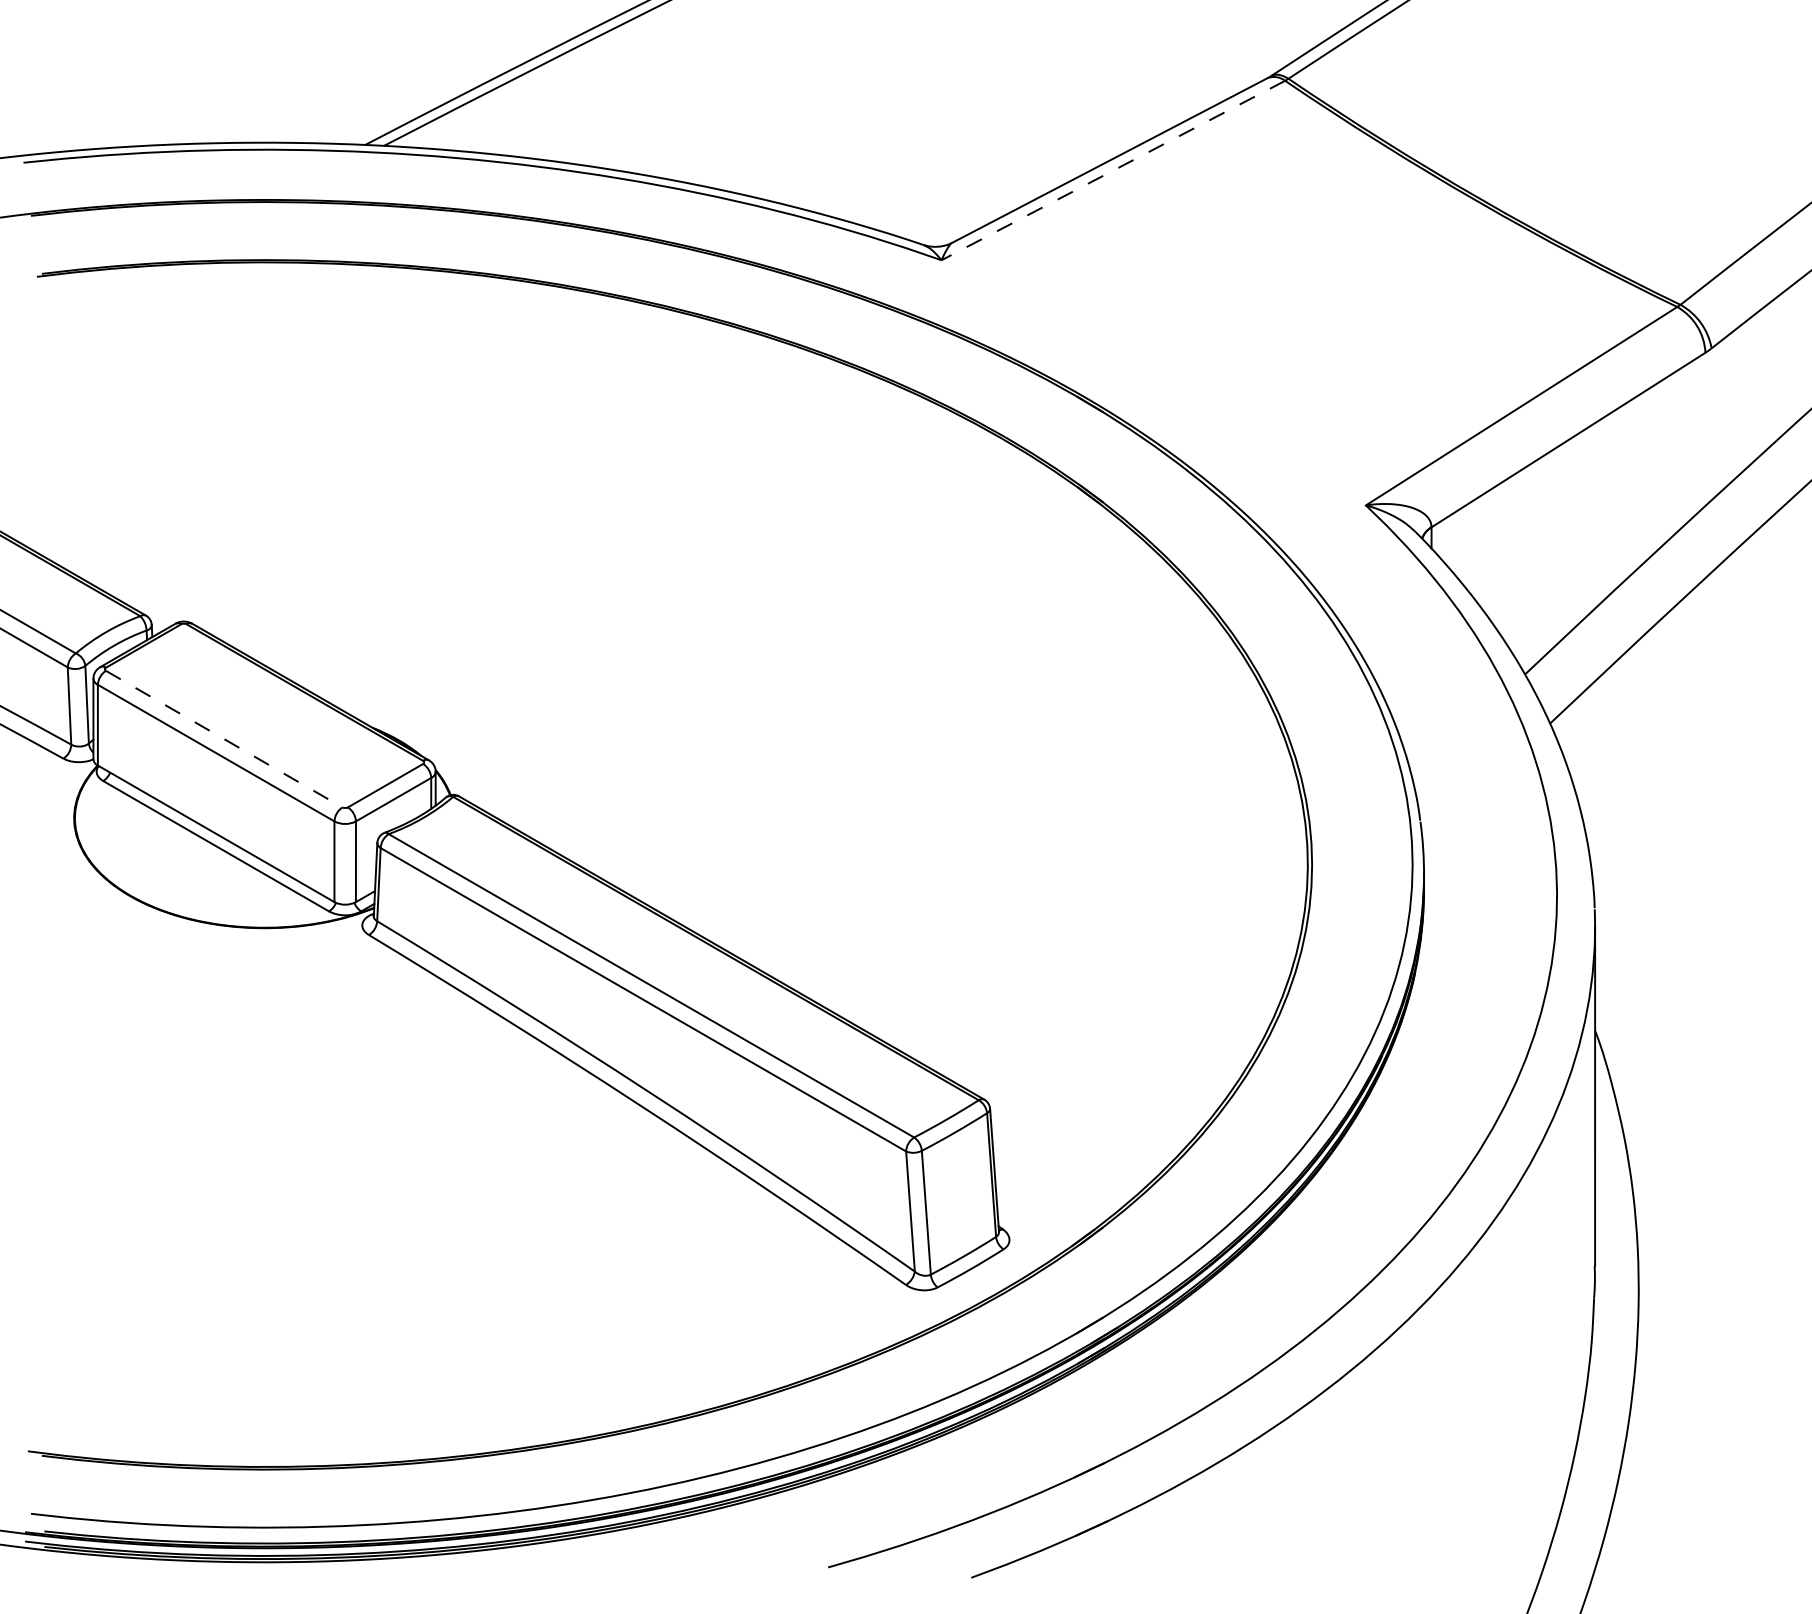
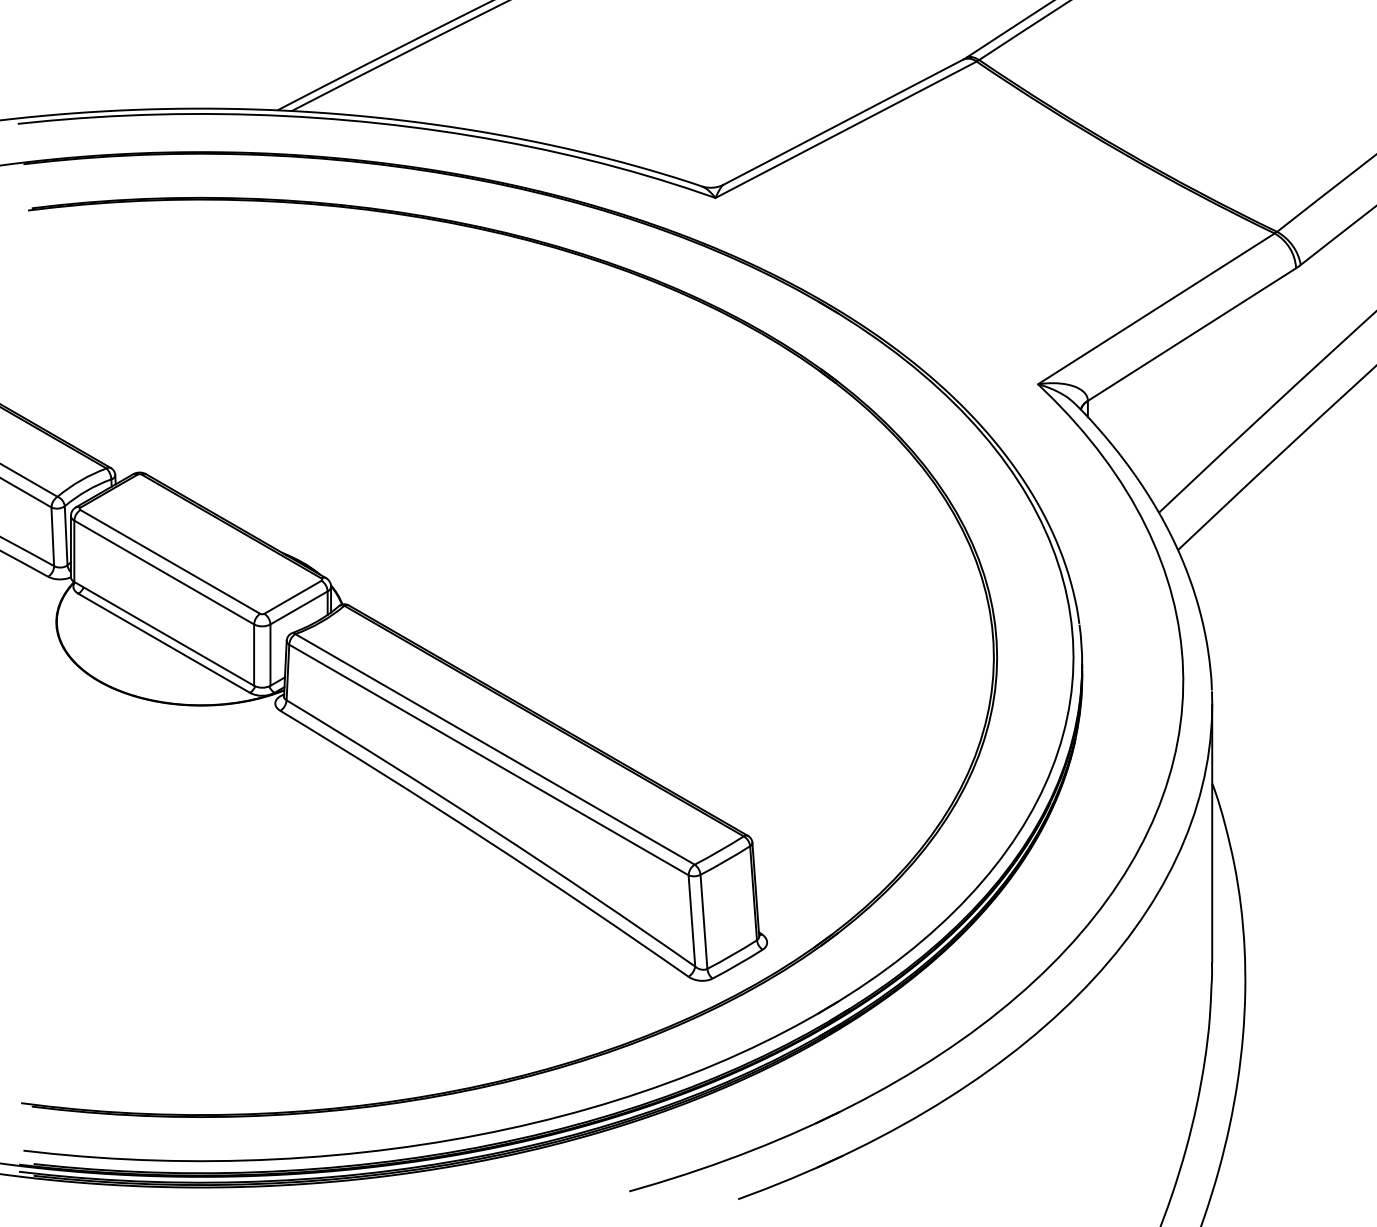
line: (1112, 171) -> (845, 130), dashed -> solid
line: (224, 738) -> (170, 561), dashed -> solid

